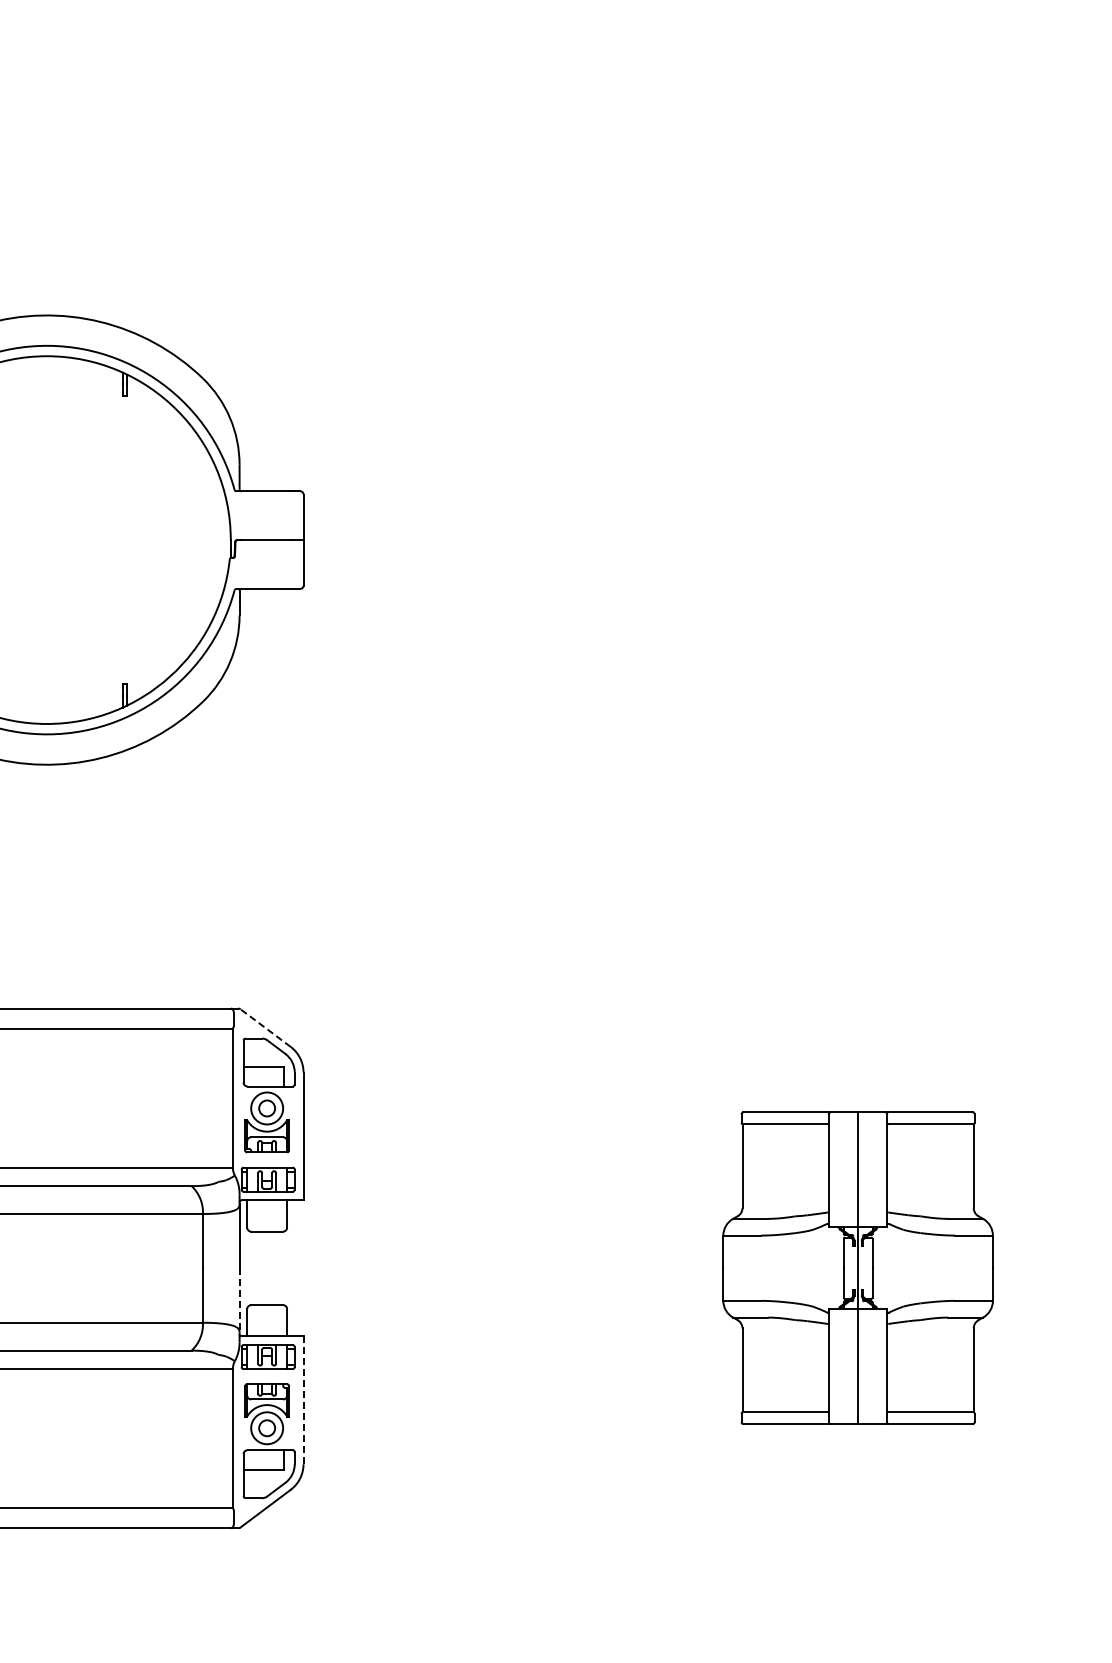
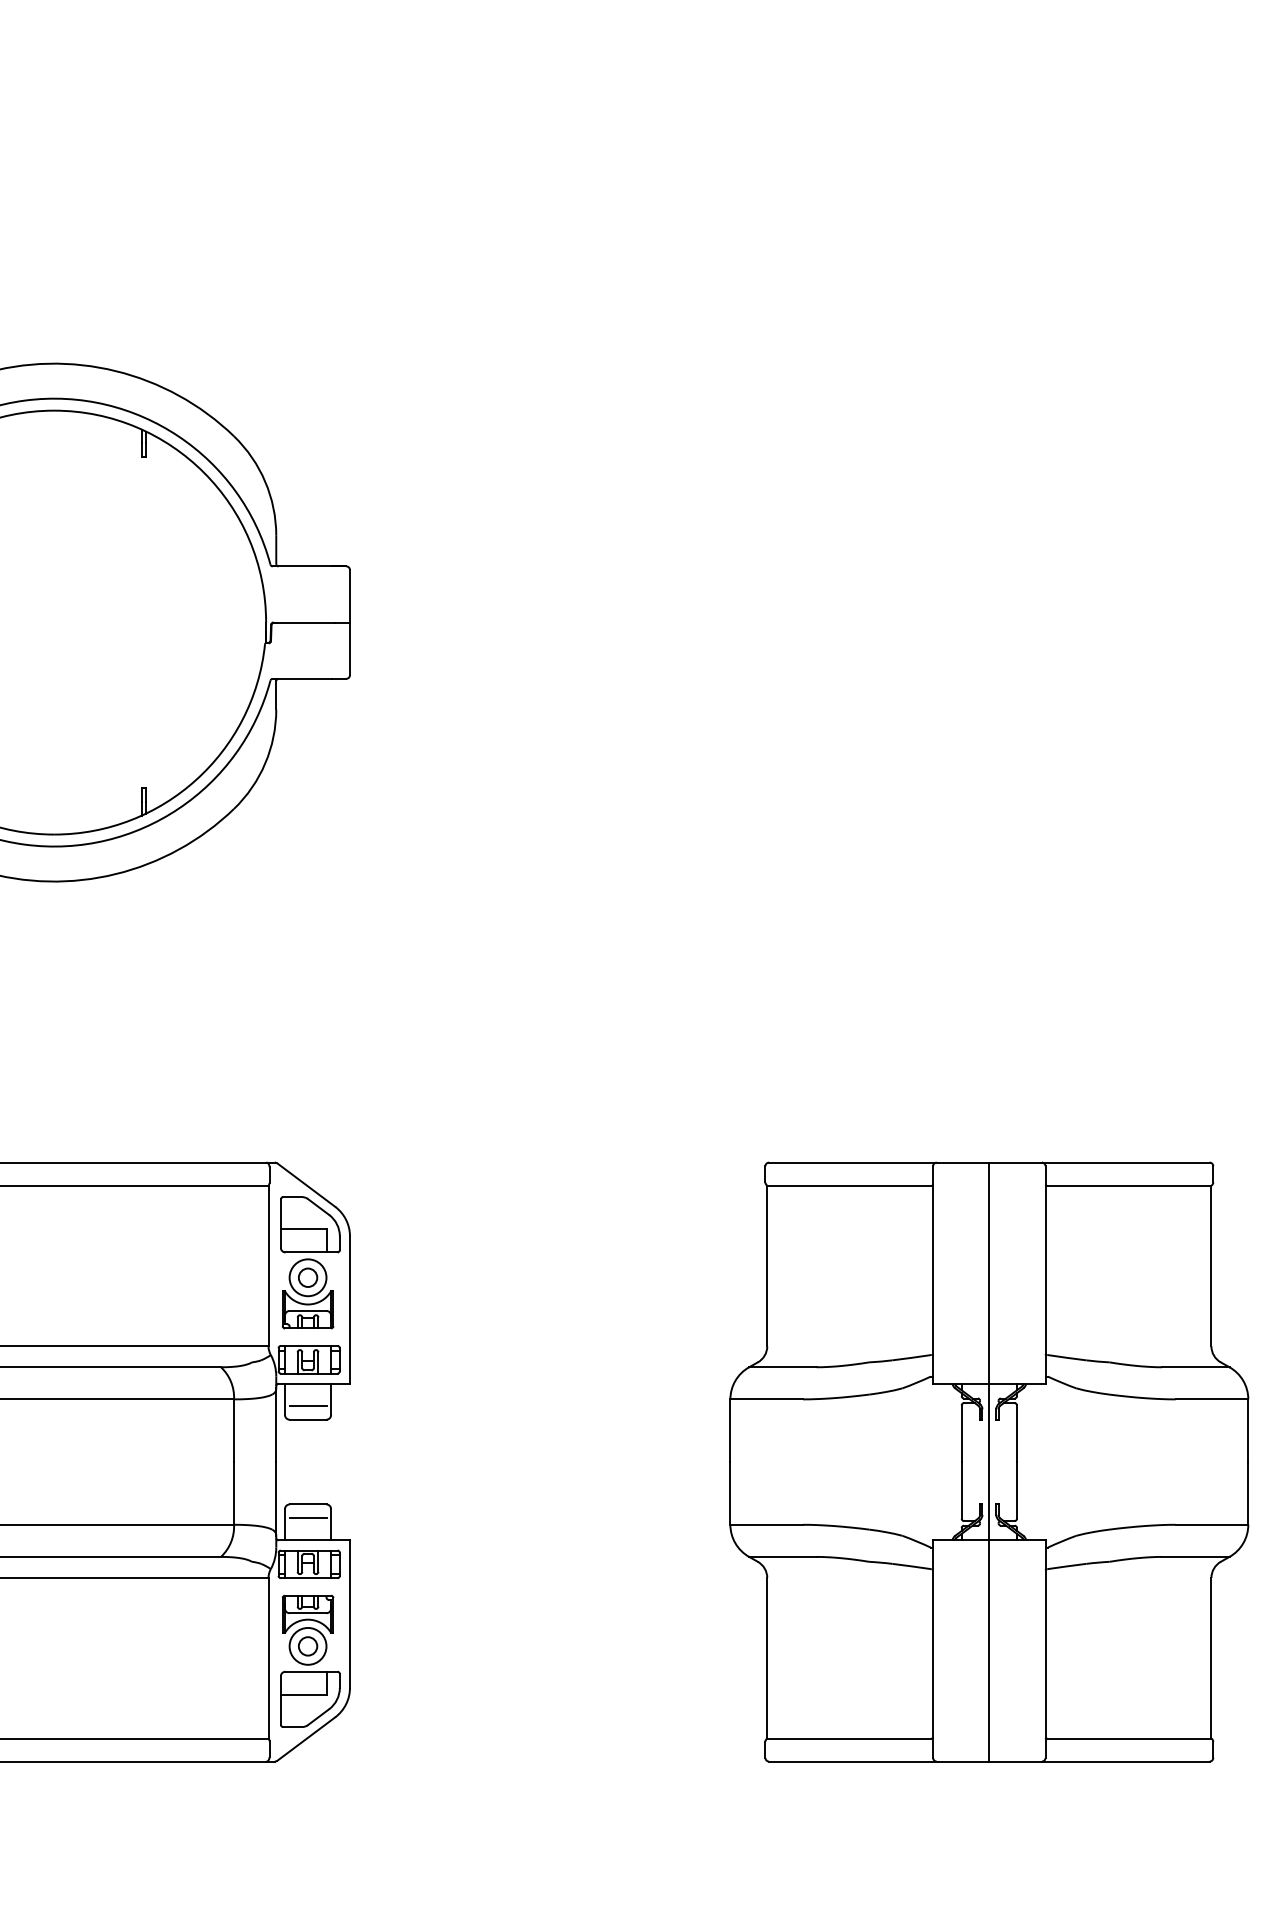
line: (265, 1027) -> (306, 1184), dashed -> solid
line: (267, 1219) -> (308, 1405), added
part: (857, 1267) -> (988, 1461), size x1.67
line: (239, 1300) -> (276, 1499), dashed -> solid
line: (267, 1317) -> (308, 1518), added
line: (303, 1400) -> (349, 1614), dashed -> solid

